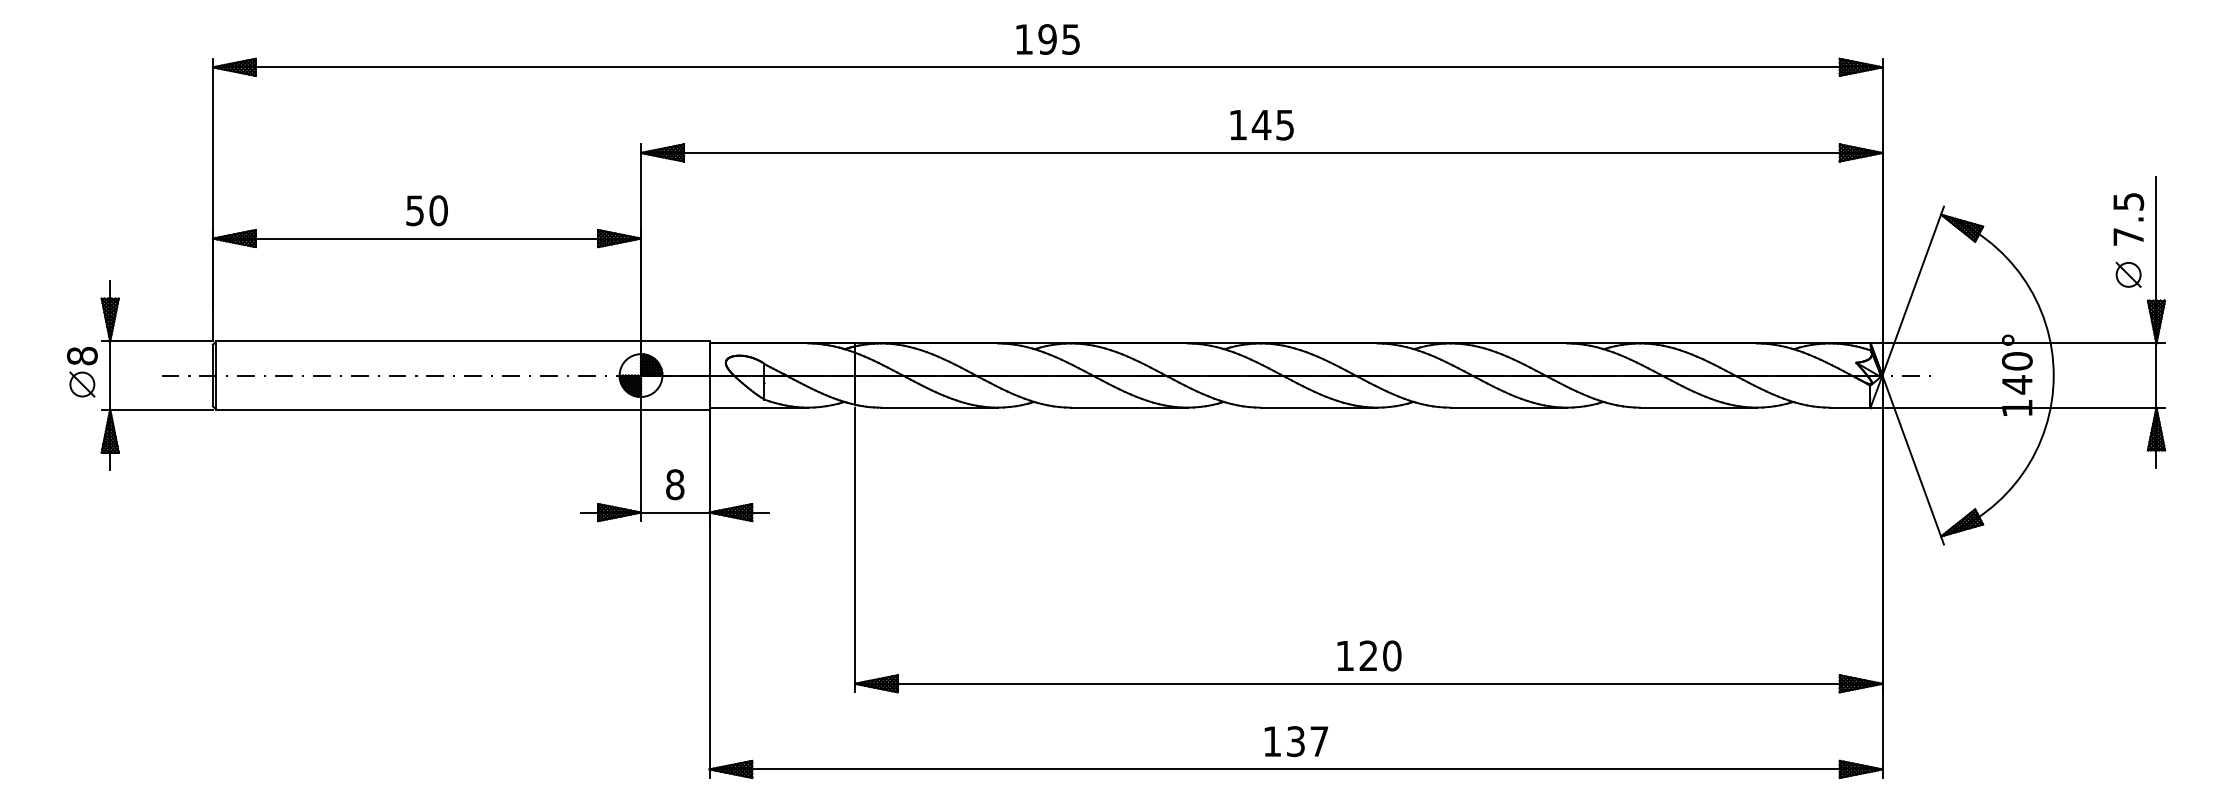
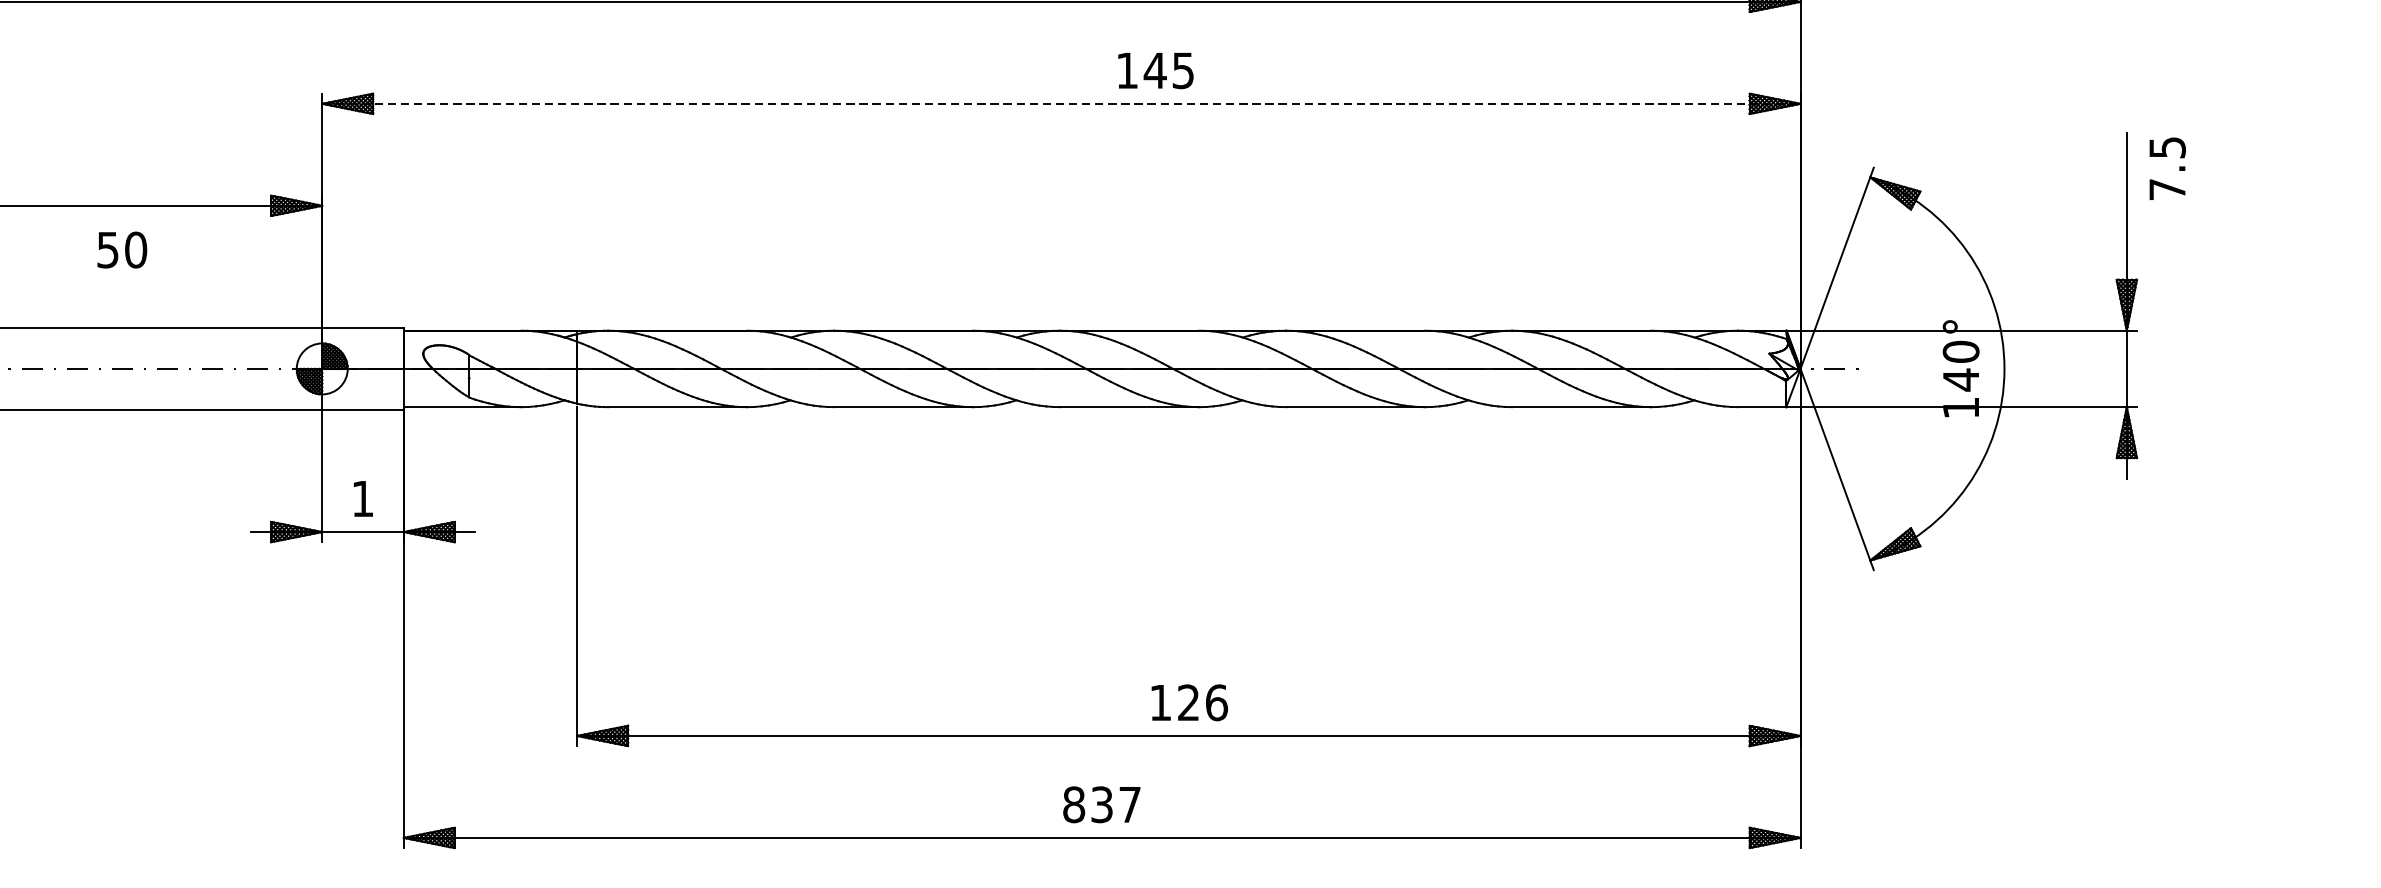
text: (1261, 125) -> (1155, 71), moved
line: (1261, 152) -> (1061, 103), solid -> dashed
text: (426, 210) -> (121, 249), moved
text: (2128, 219) -> (2167, 168), moved
part: (2128, 274) -> (2093, 248), removed
text: (675, 484) -> (363, 498), 8 -> 1
text: (1392, 655) -> (1217, 702), 120 -> 126
text: (1272, 741) -> (1074, 804), 137 -> 837

